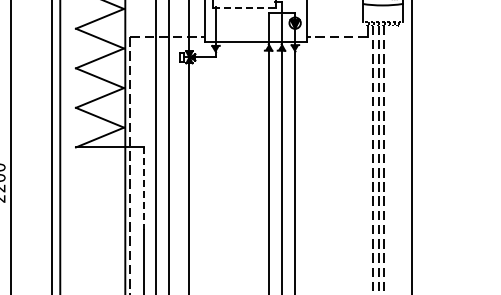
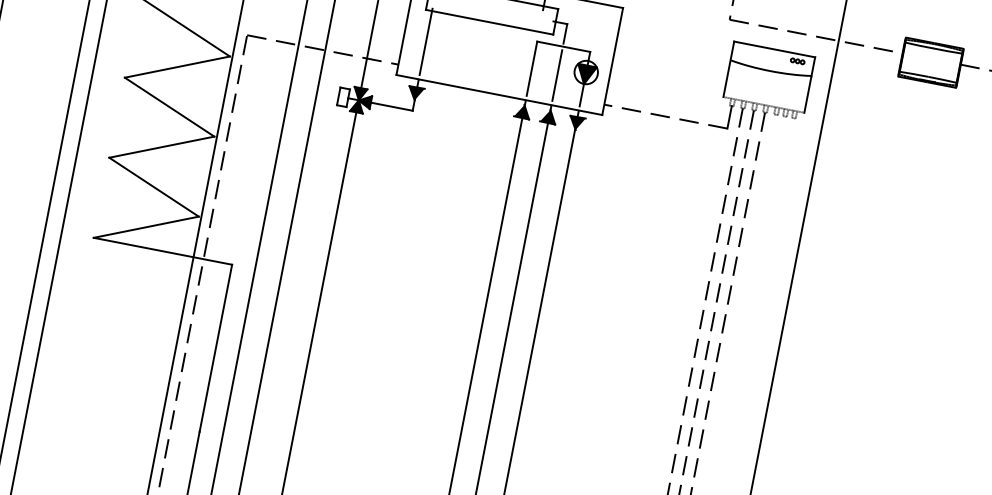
line: (245, 8) -> (491, 23), dashed -> solid
line: (144, 189) -> (215, 349), dashed -> solid

